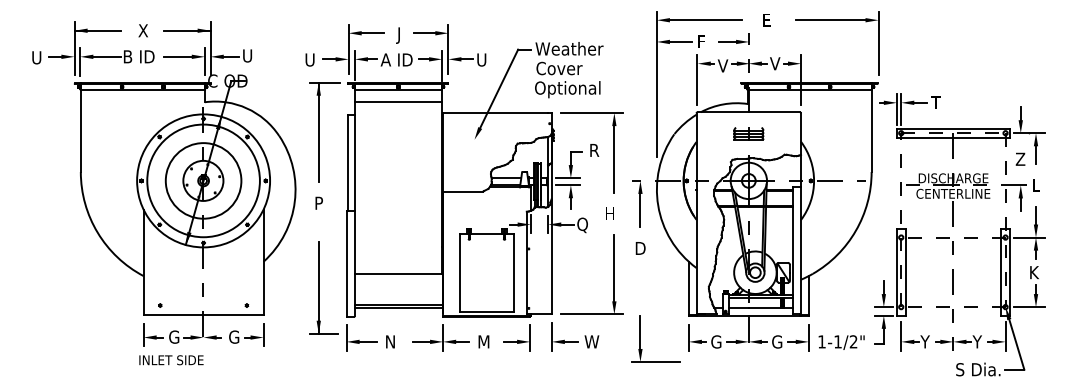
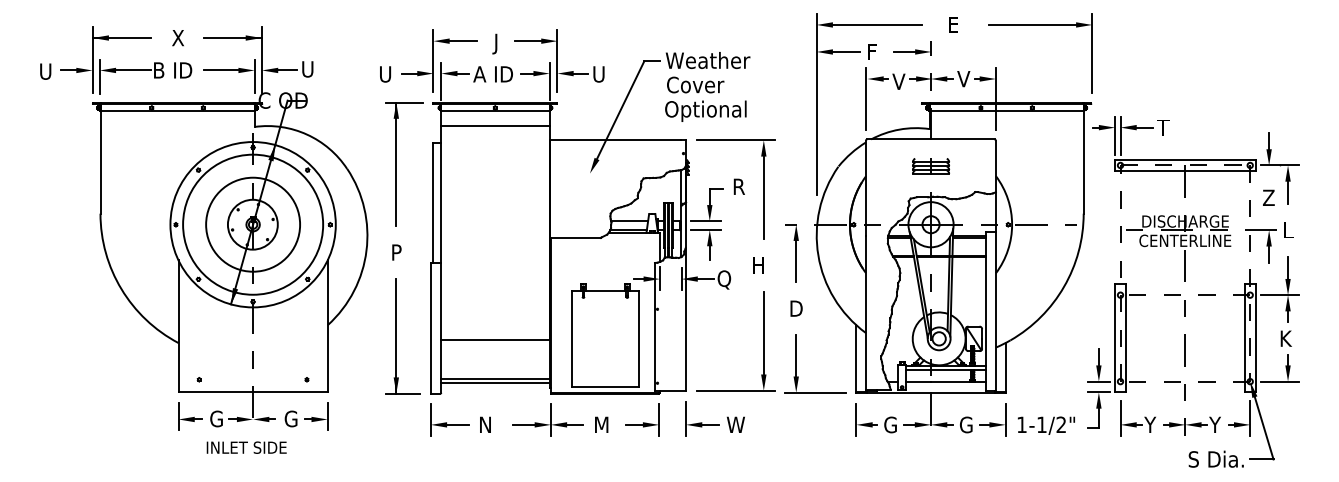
part: (323, 287) -> (402, 336), moved
part: (640, 338) -> (796, 363), moved
text: (171, 360) -> (246, 448), moved

